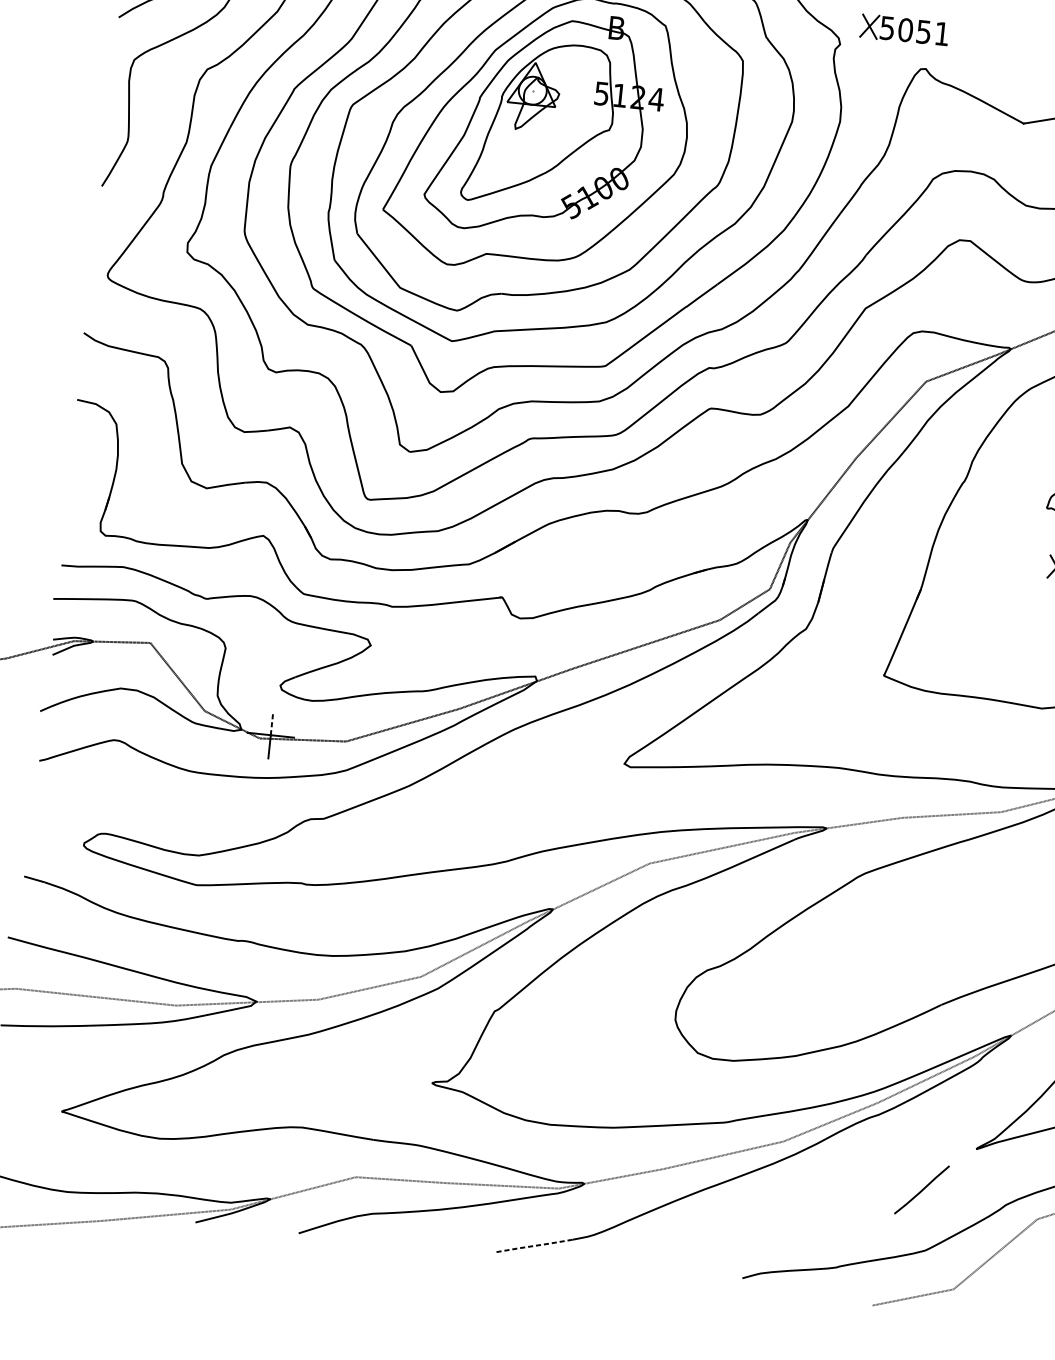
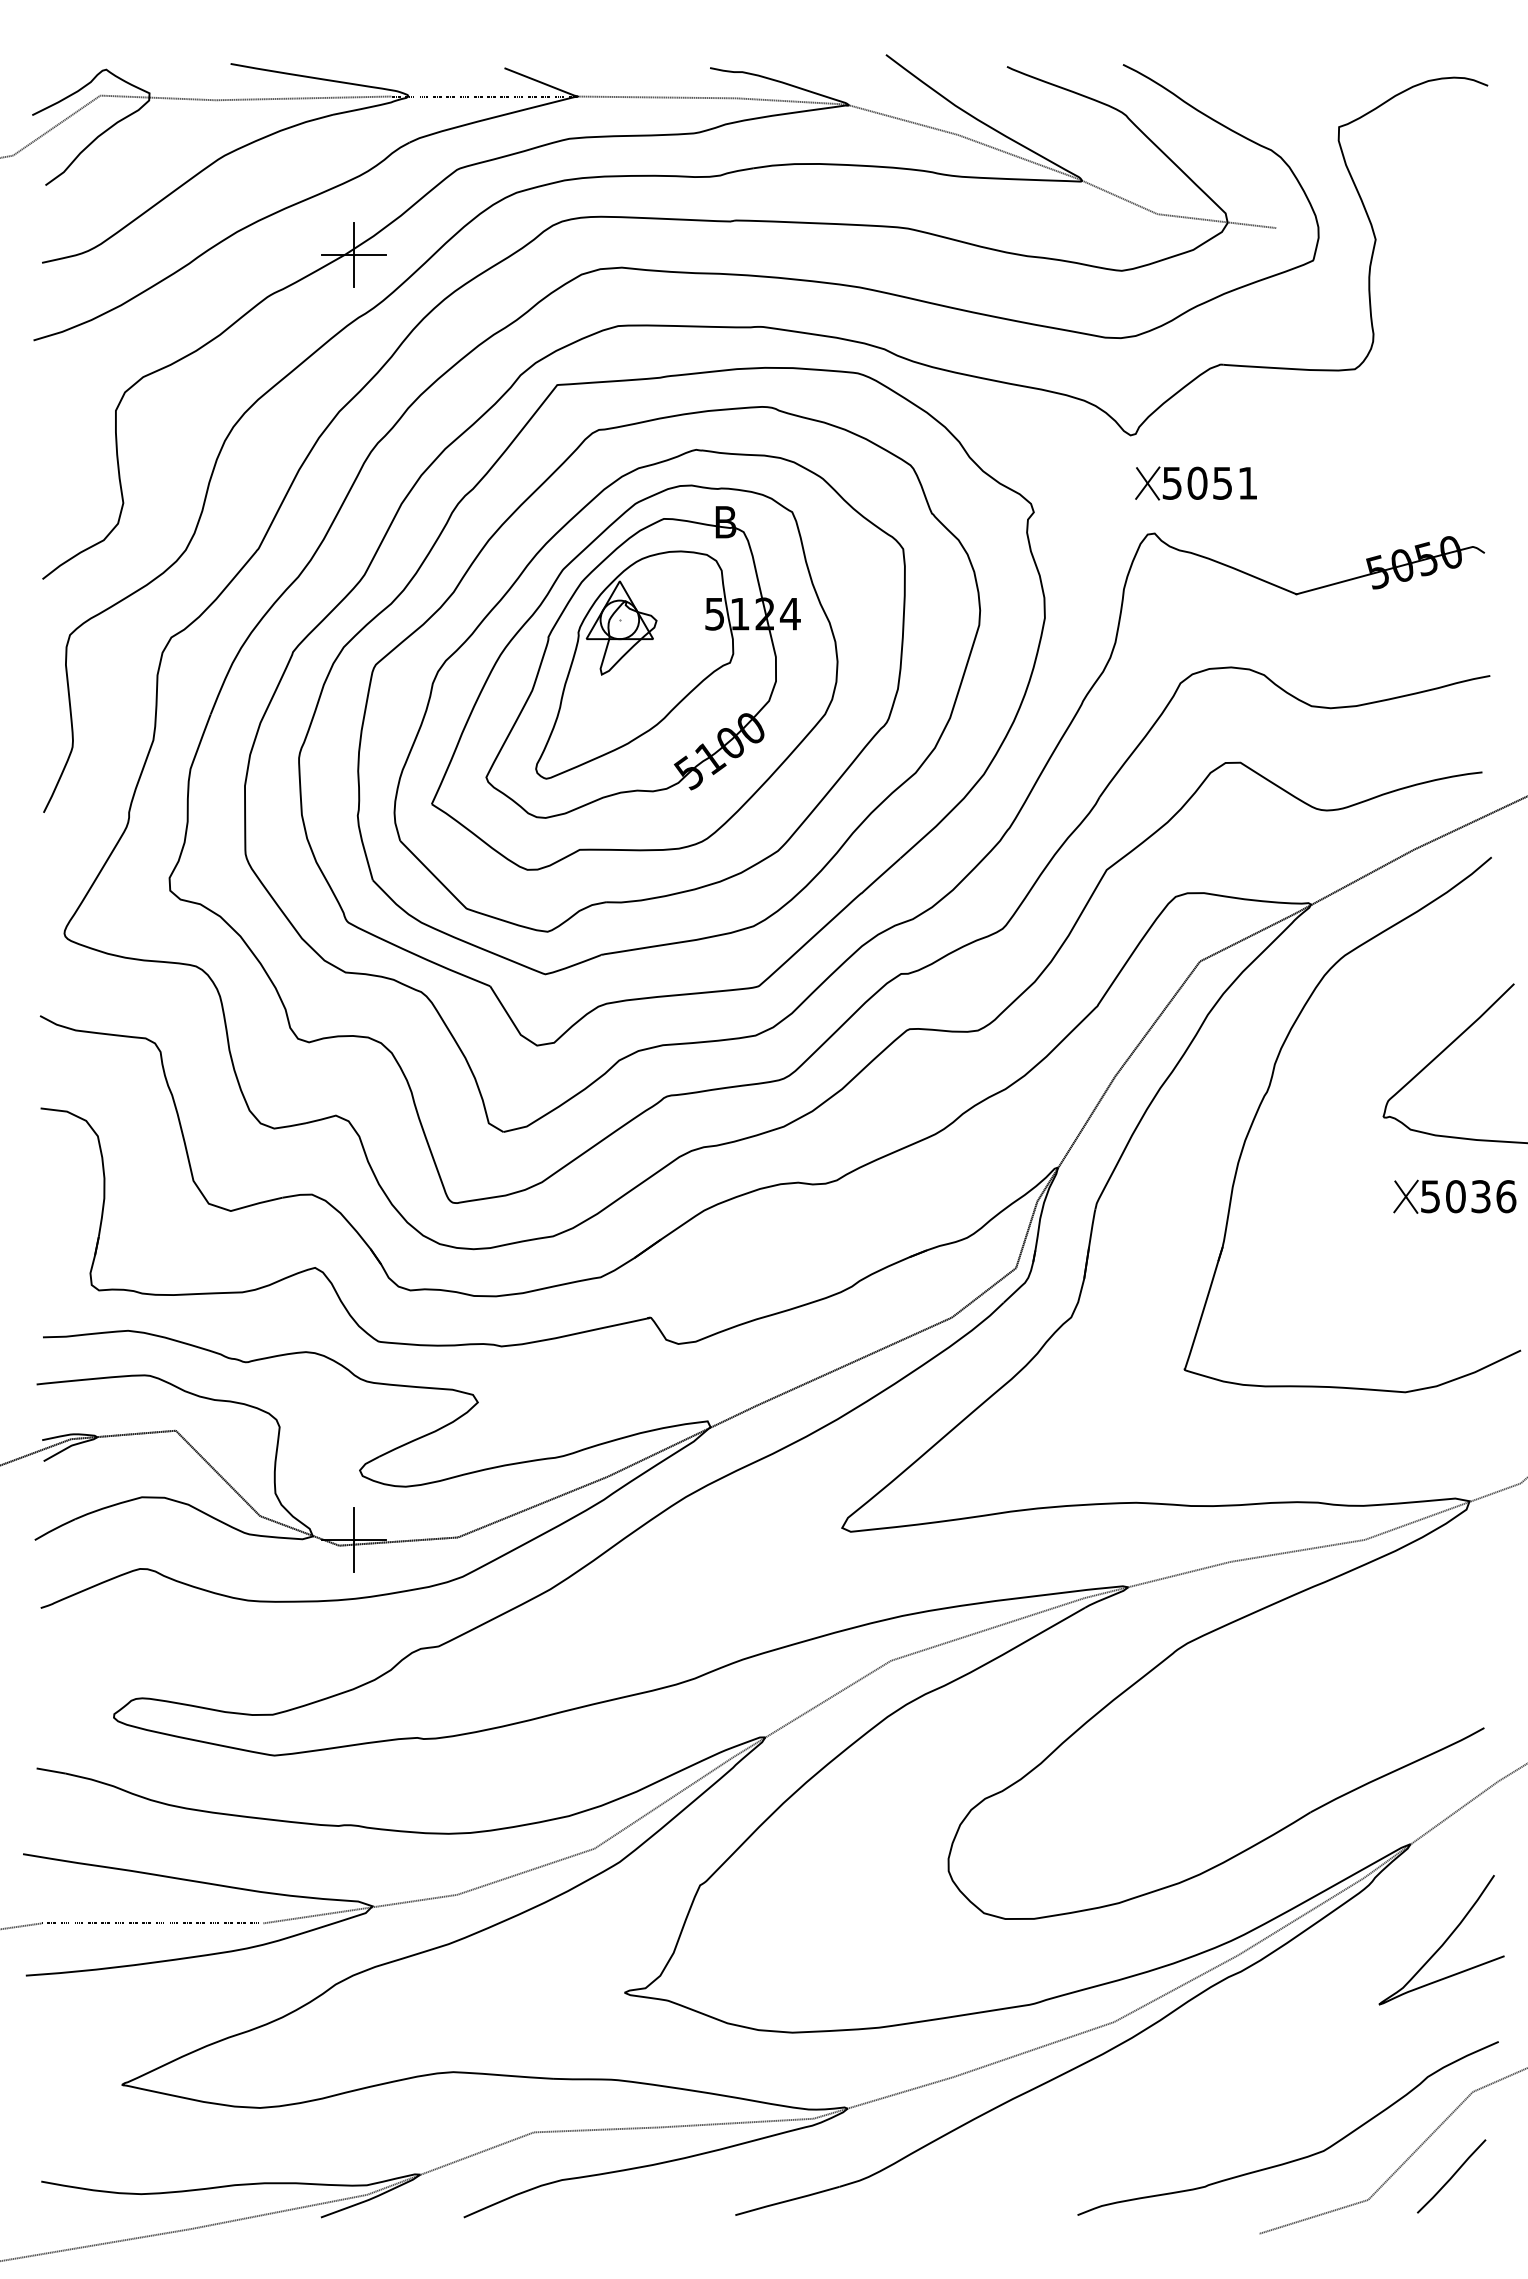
part: (904, 30) -> (1195, 483), moved
line: (271, 723) -> (353, 1523), dashed -> solid
line: (921, 1190) -> (1451, 2176), moved
line: (533, 1245) -> (787, 2200), dashed -> solid

